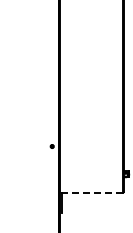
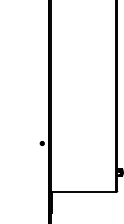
line: (90, 193) -> (82, 192), dashed -> solid

